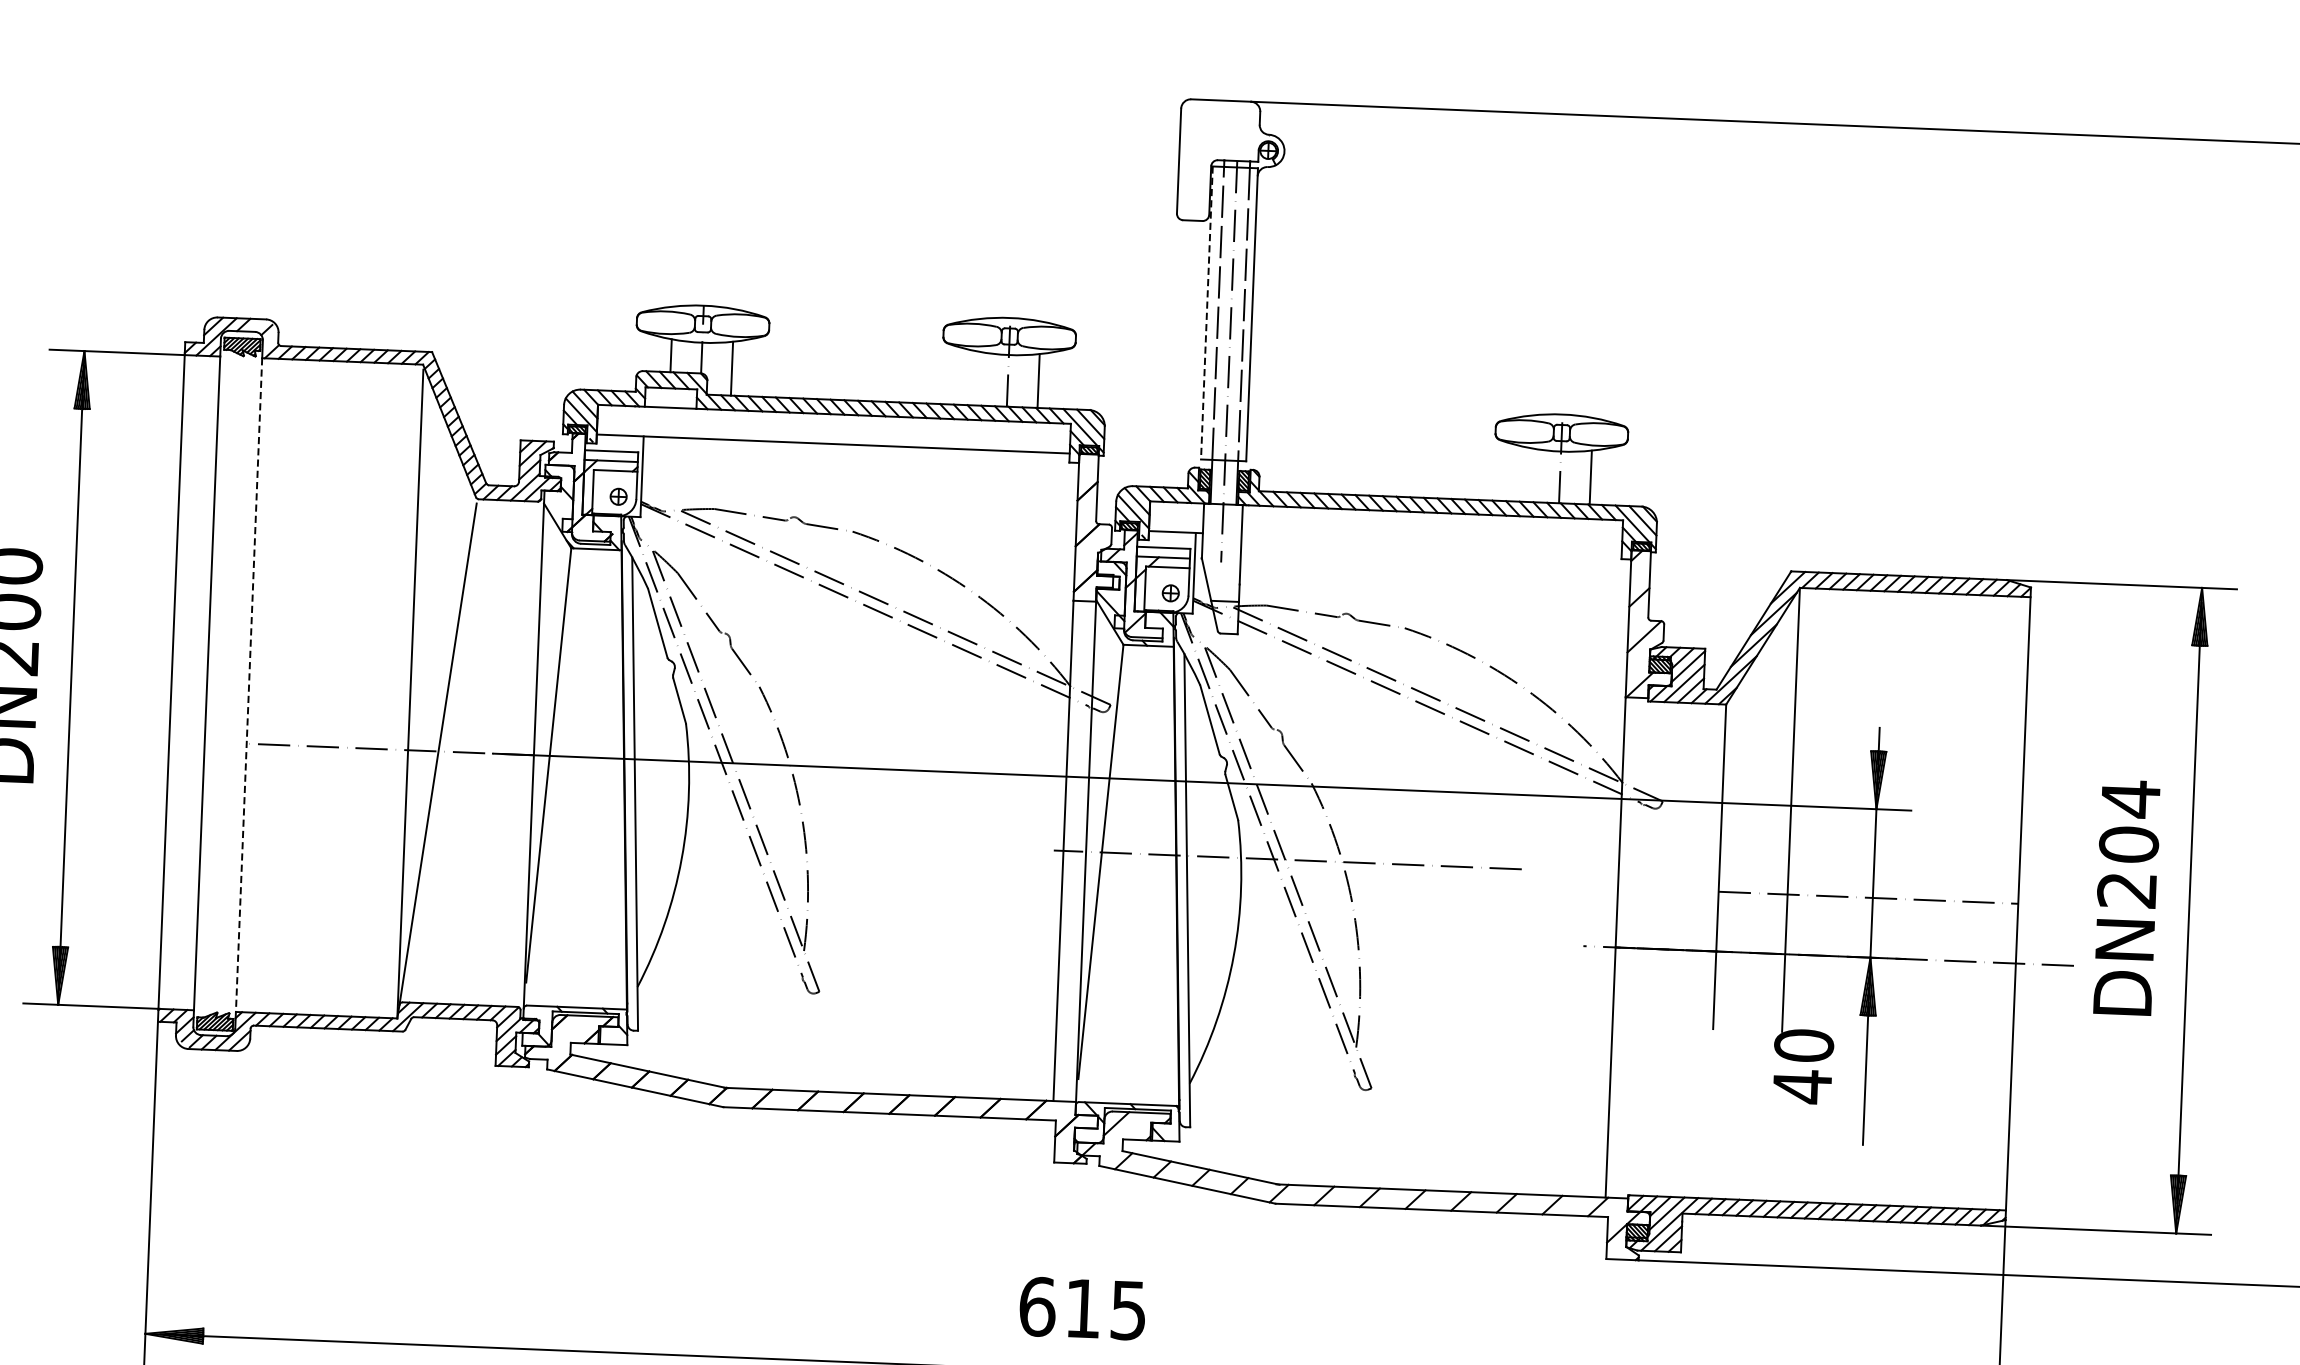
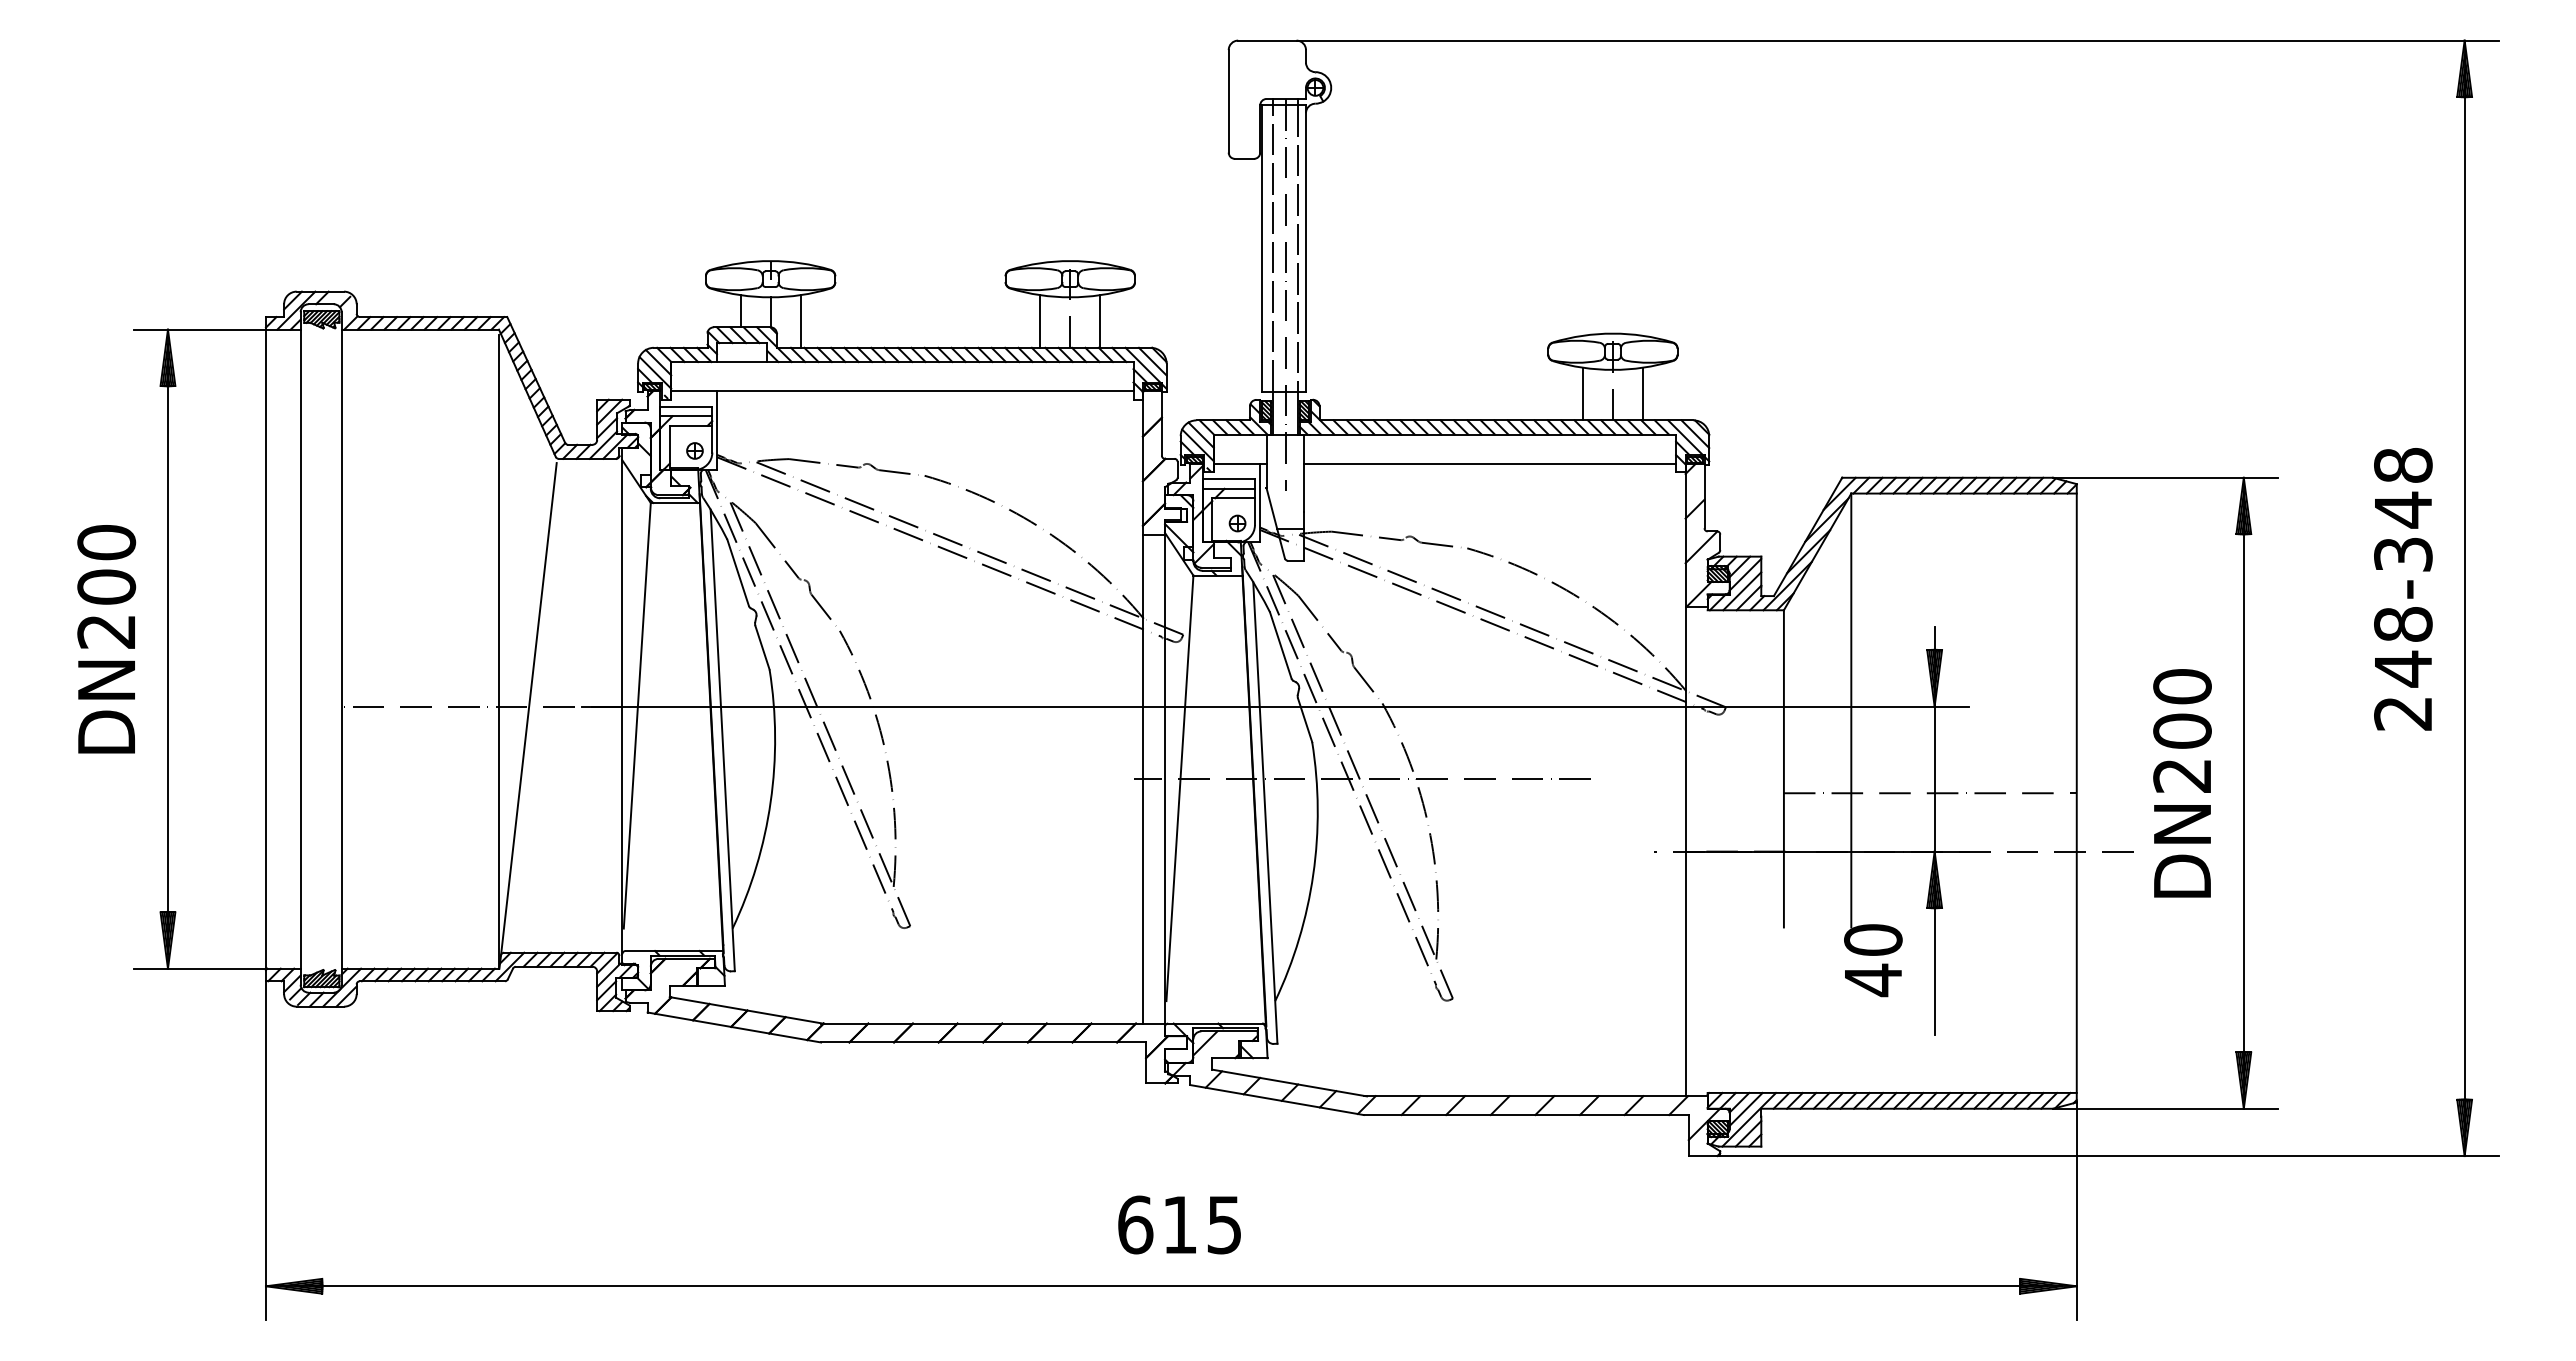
line: (1206, 312) -> (1261, 248), dashed -> solid
line: (977, 378) -> (1040, 321), added
line: (1529, 474) -> (1582, 393), added
line: (1432, 542) -> (1490, 463), added
line: (248, 685) -> (341, 649), dashed -> solid
text: (2130, 798) -> (2182, 686), DN204 -> DN200

